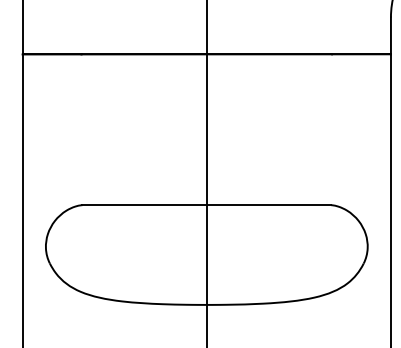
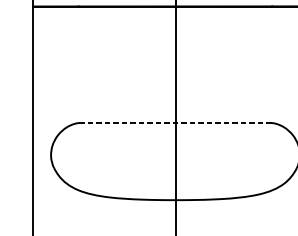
line: (206, 205) -> (175, 123), solid -> dashed

